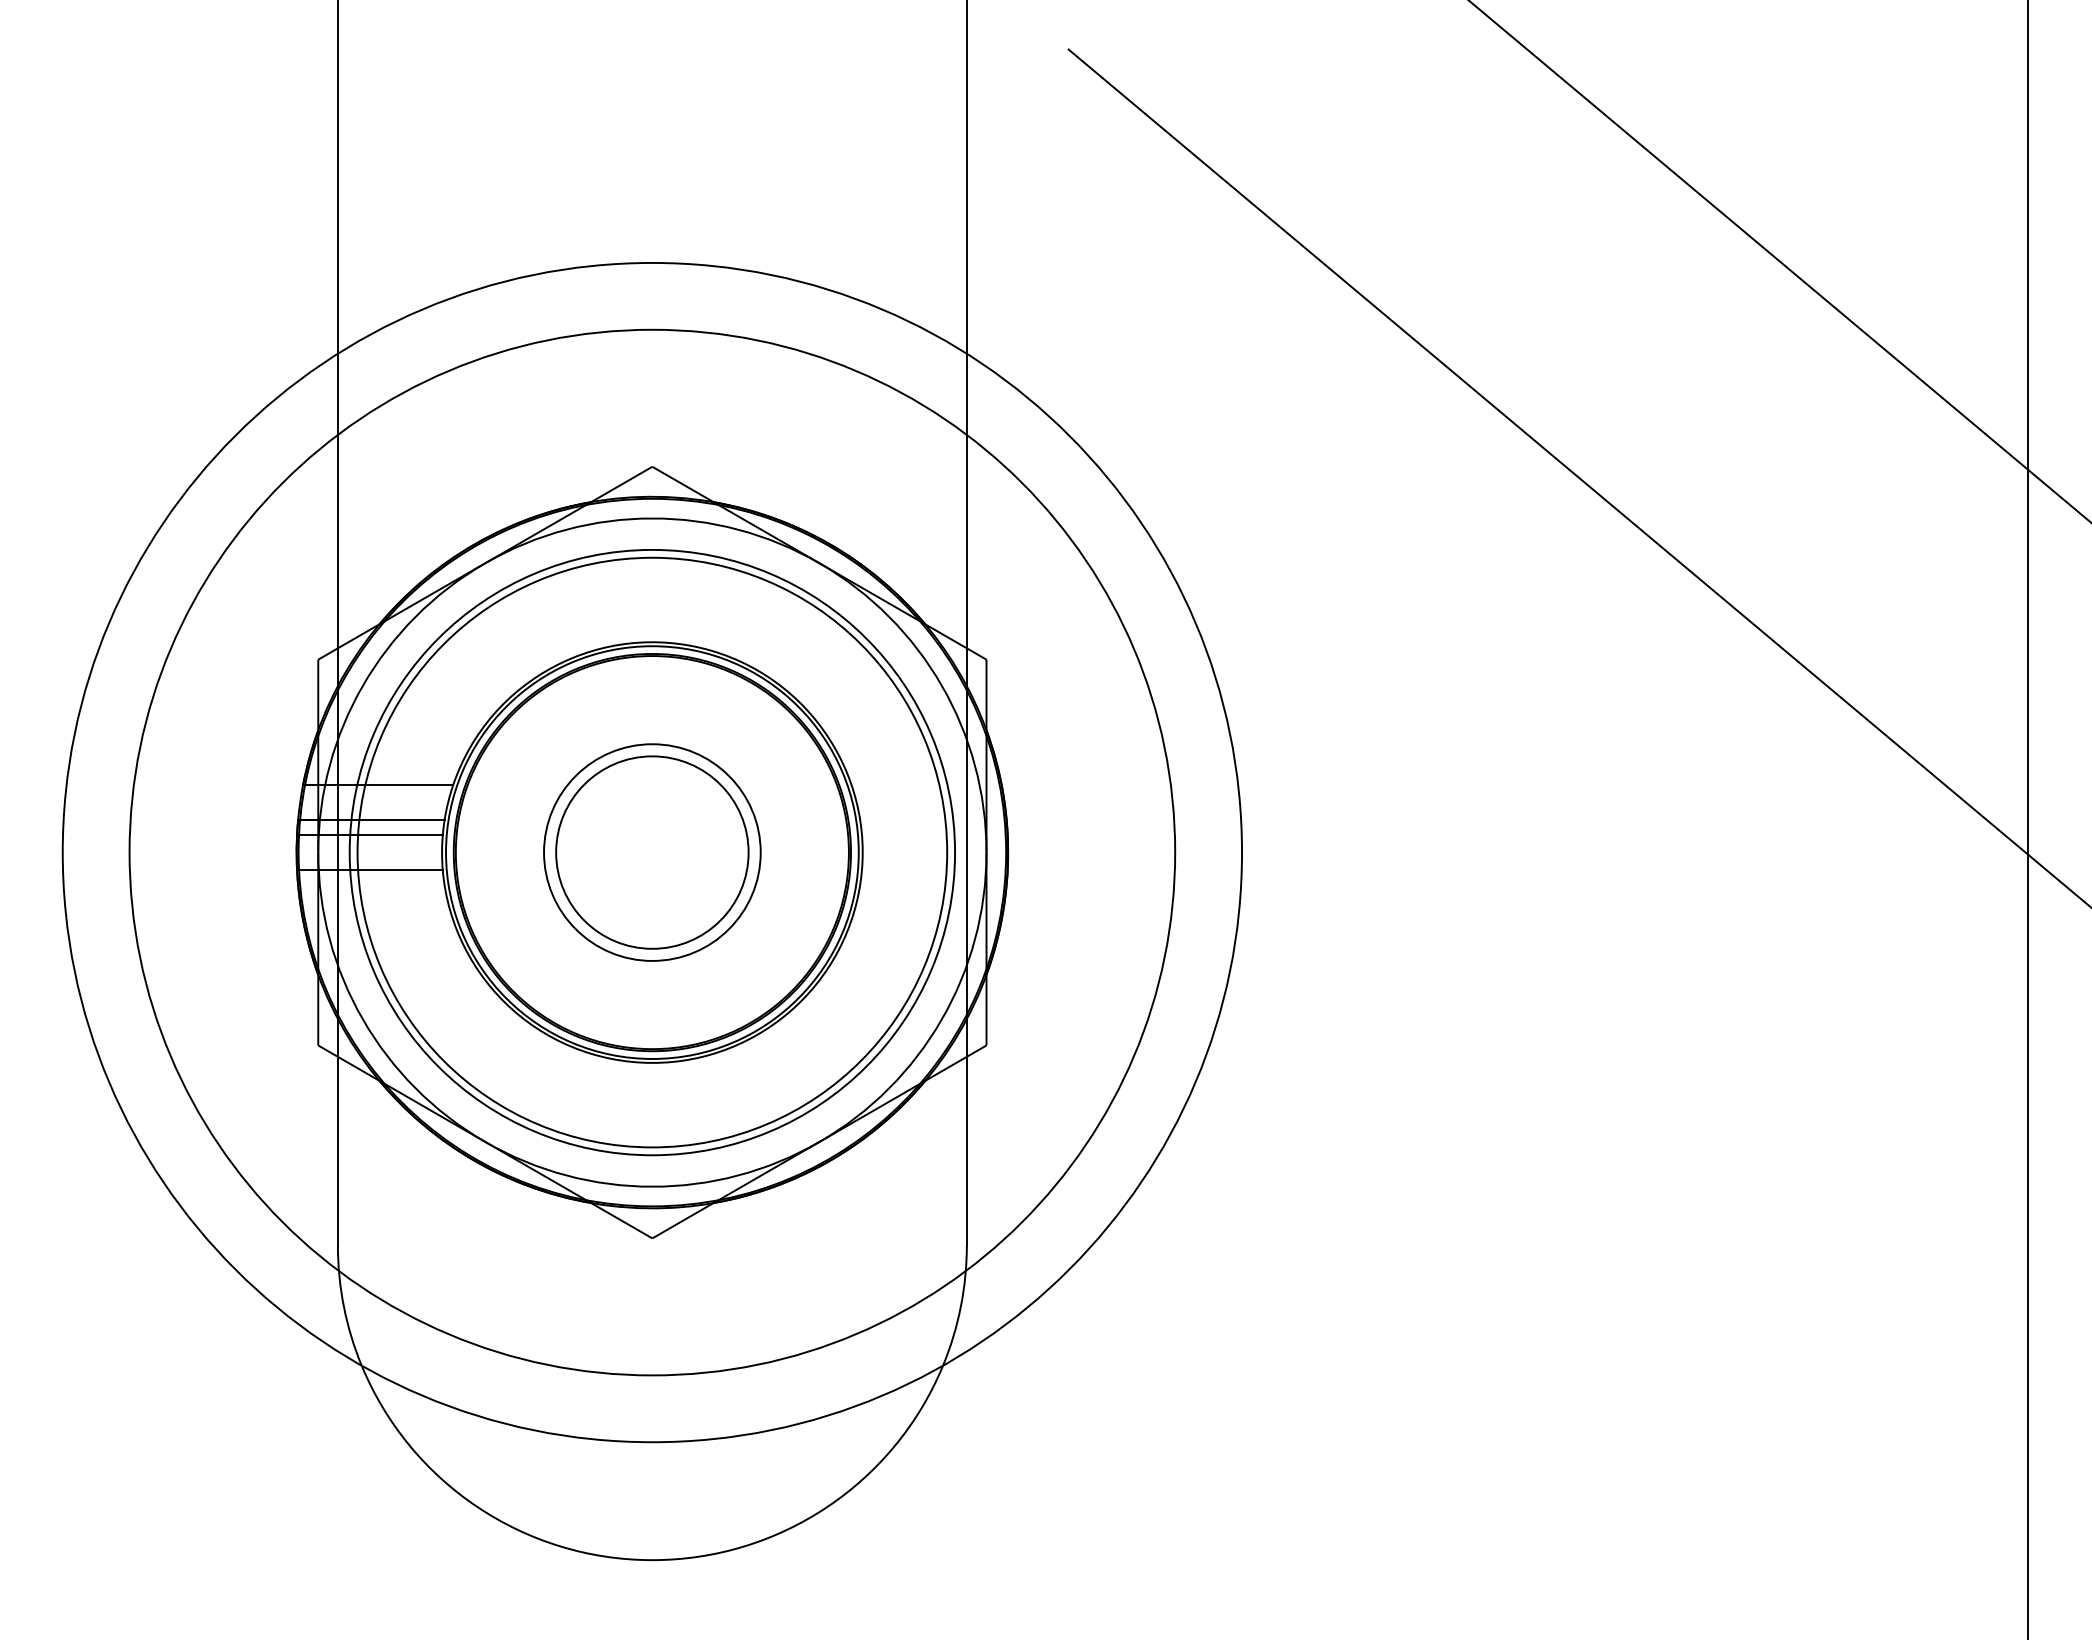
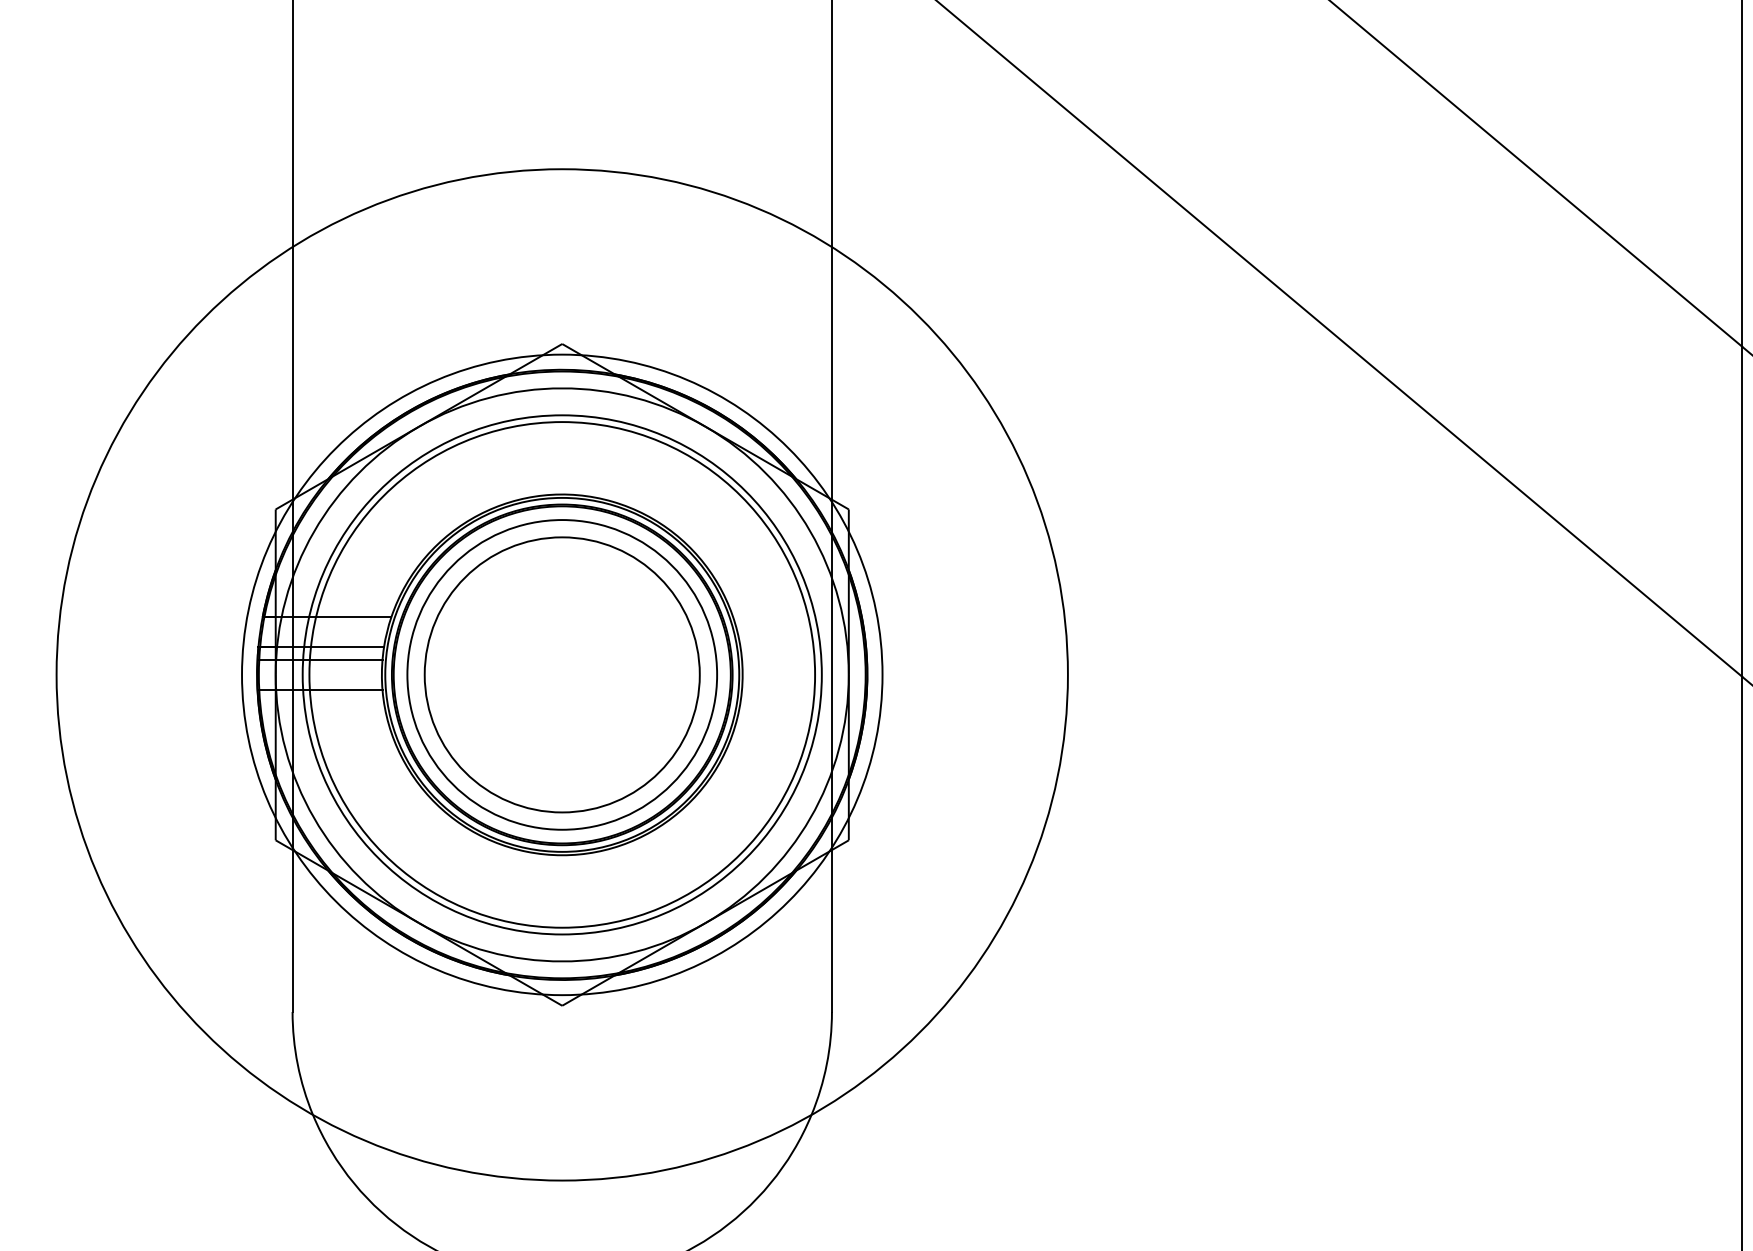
circle: (651, 852) -> (561, 674), size x0.71
circle: (651, 852) -> (561, 674), size x1.67
circle: (652, 852) -> (562, 674), size x1.67

